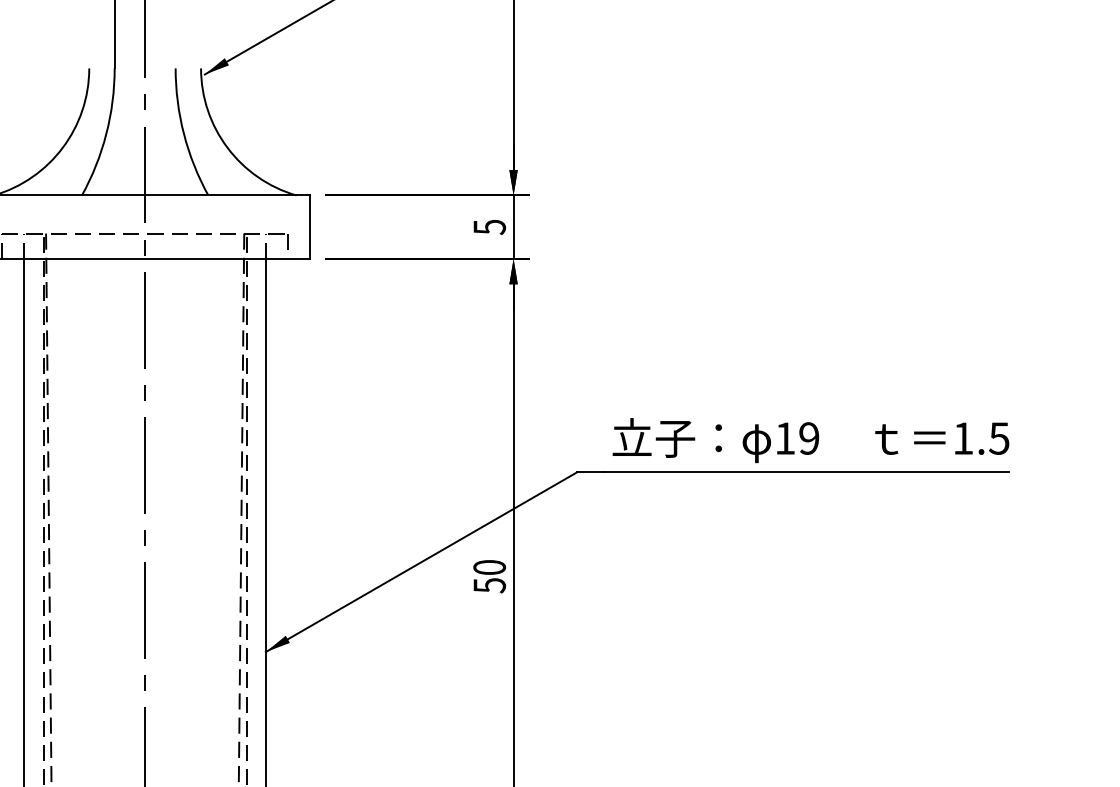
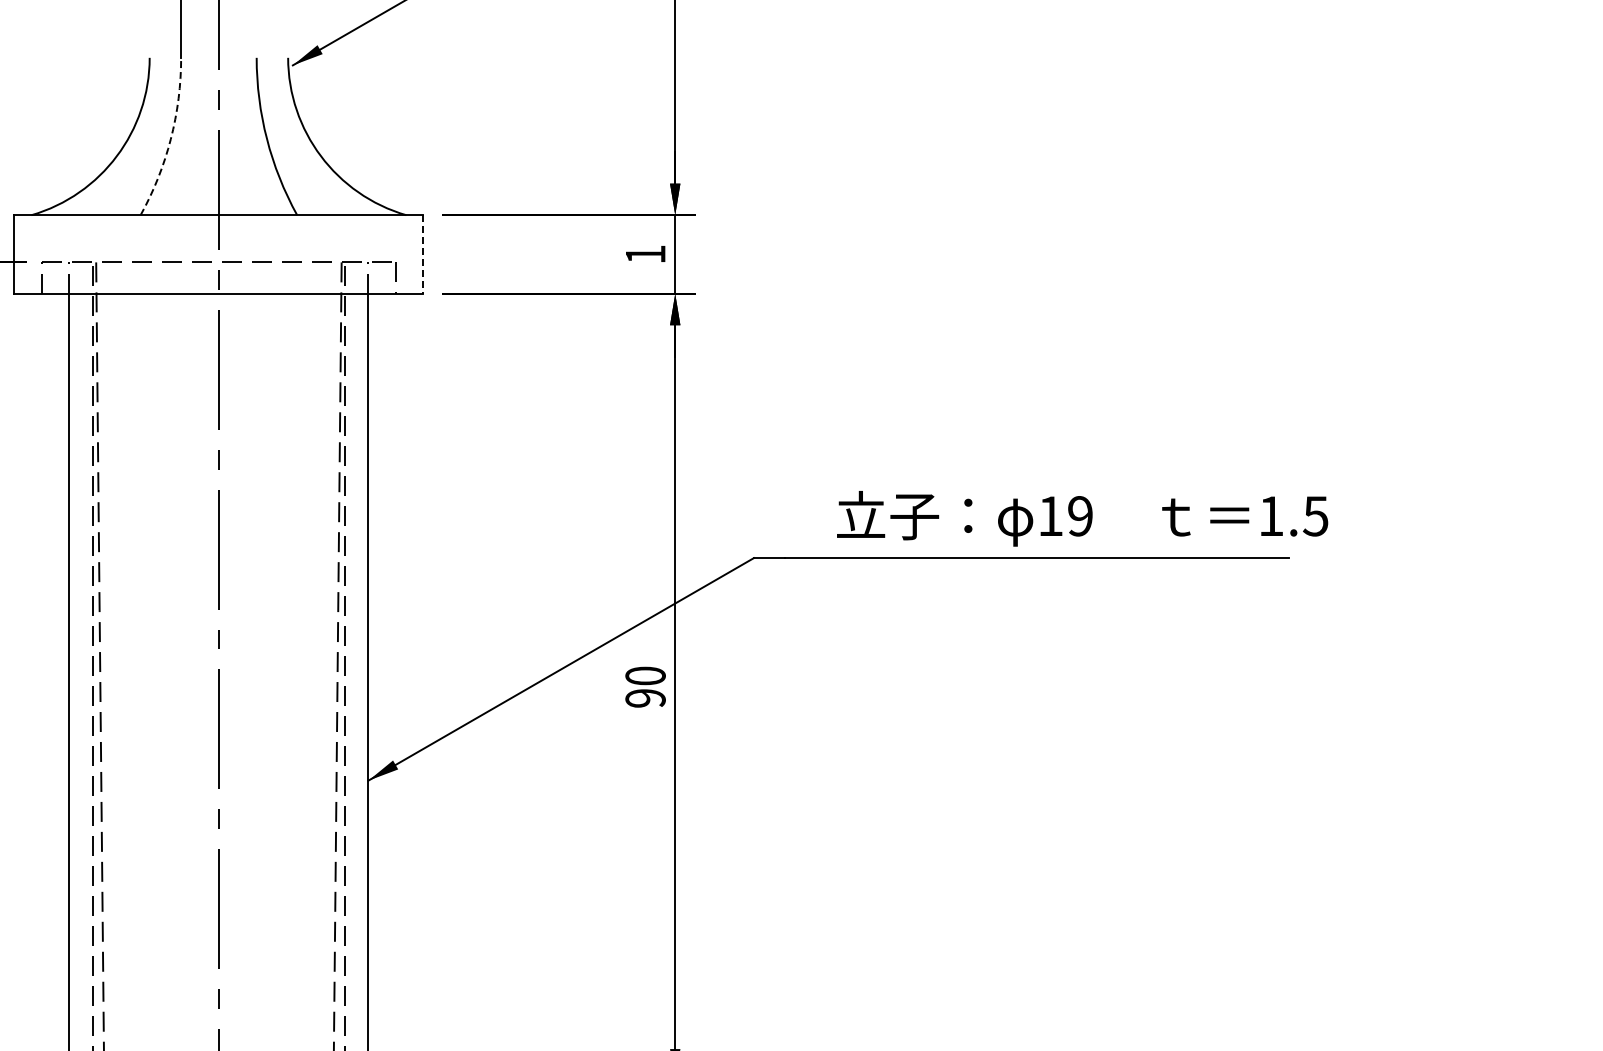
arc: (106, 134) -> (170, 139), solid -> dashed
line: (310, 227) -> (423, 255), solid -> dashed
text: (489, 227) -> (645, 254), 5 -> 1
text: (810, 440) -> (1082, 518), moved
text: (489, 585) -> (645, 698), 50 -> 90

